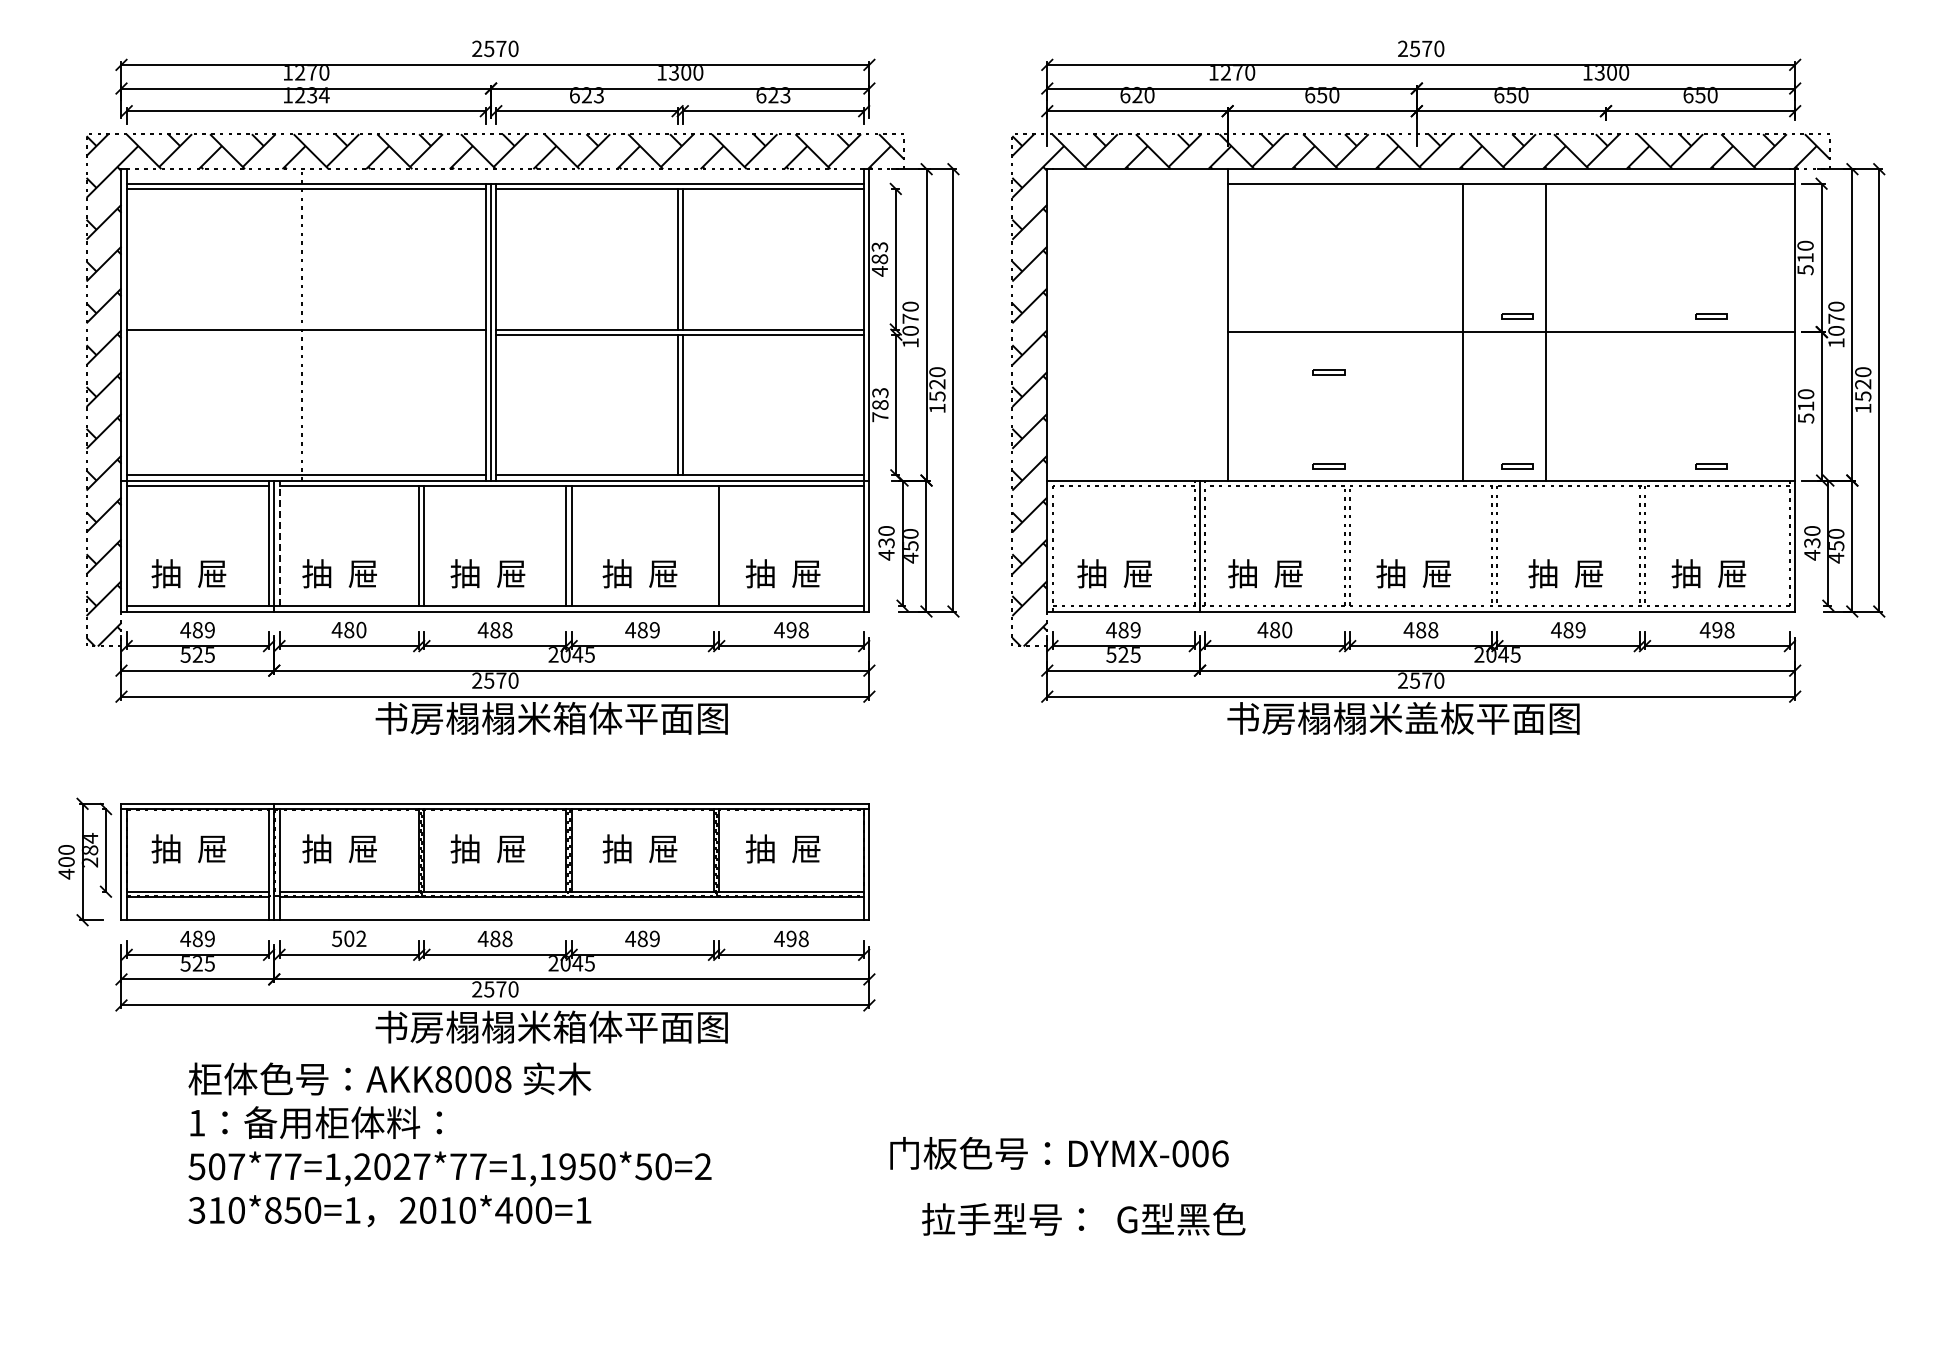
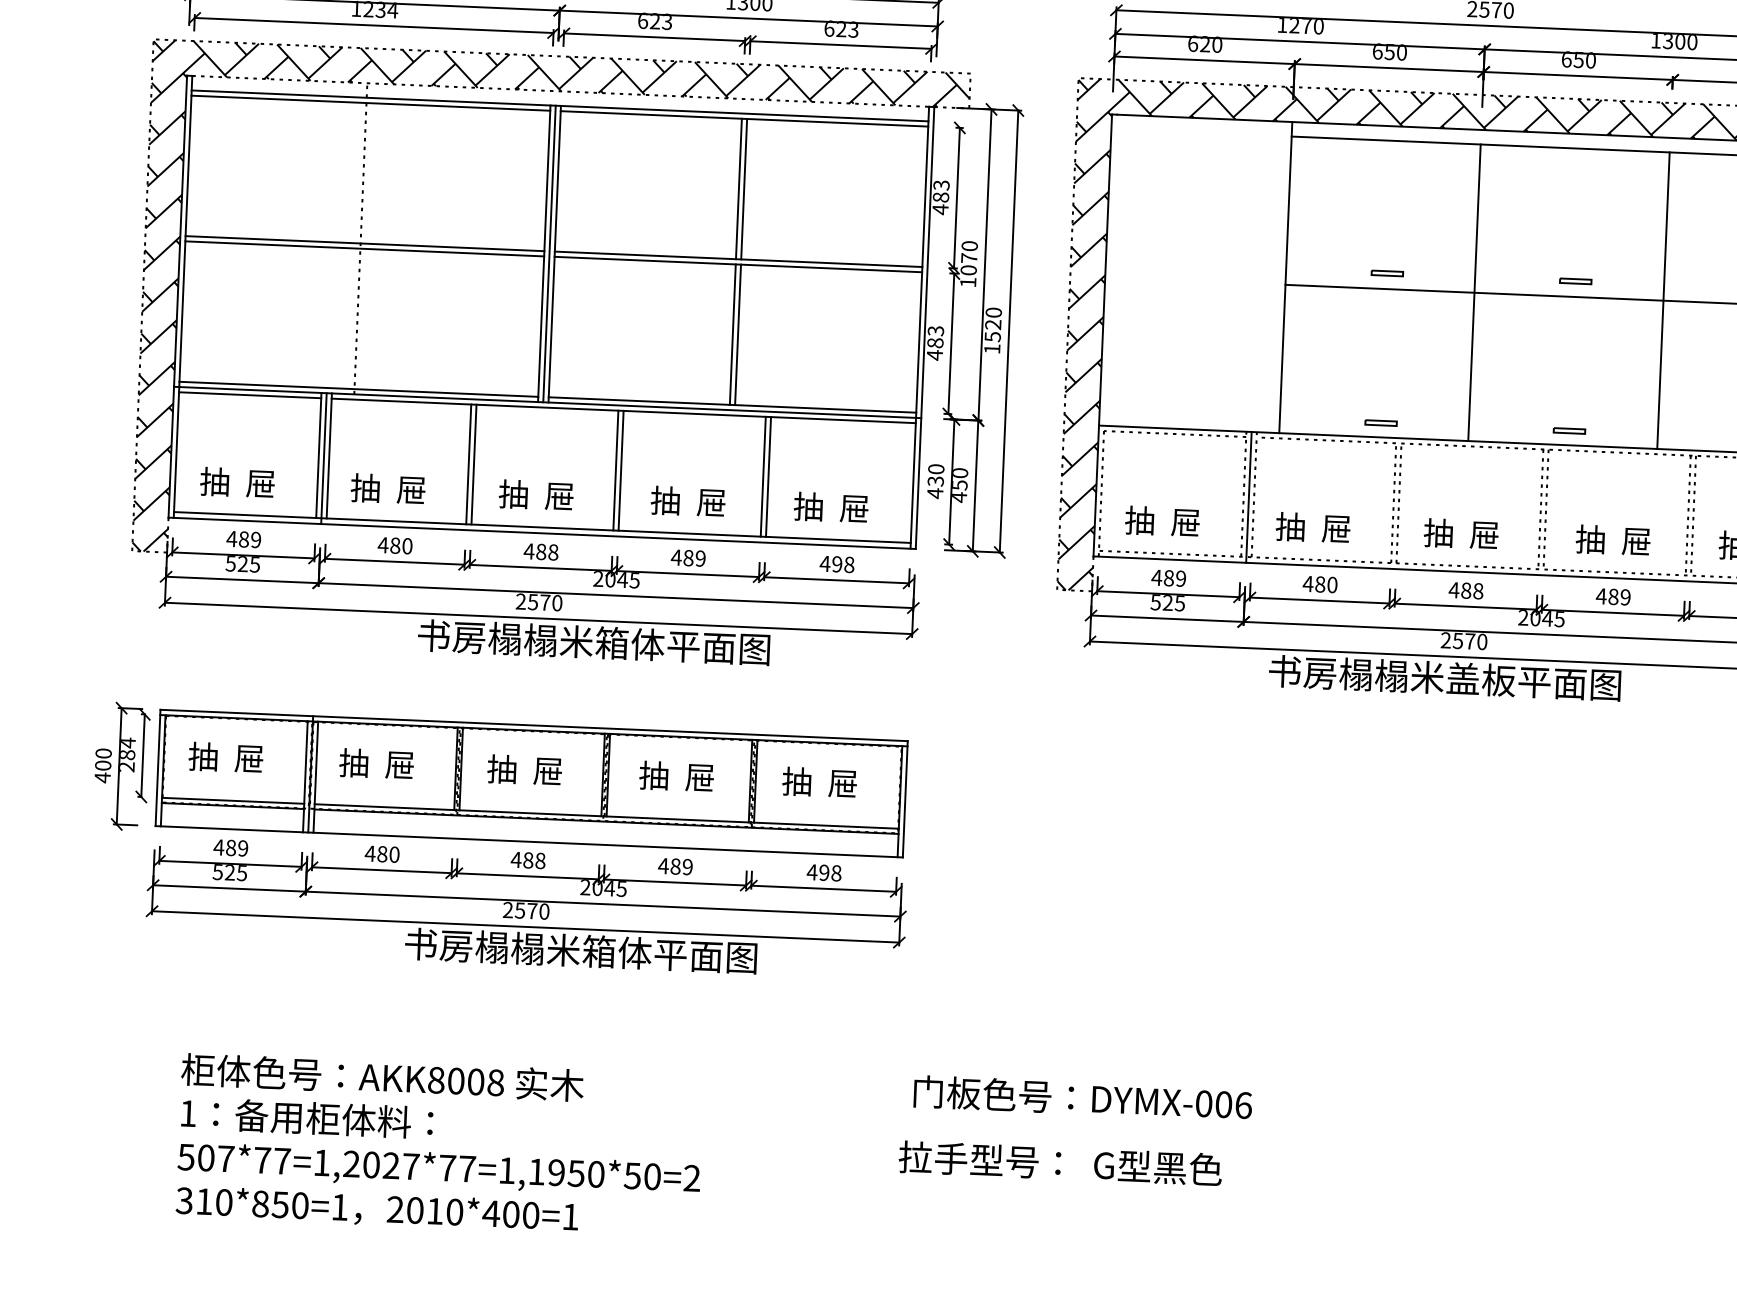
line: (1462, 331) -> (1474, 292), moved
line: (1546, 331) -> (1663, 300), moved
line: (305, 334) -> (364, 248), added
part: (1328, 372) -> (1386, 273), moved
text: (880, 416) -> (935, 354), 783 -> 483
line: (279, 543) -> (329, 456), dashed -> solid
line: (713, 545) -> (762, 476), added
text: (348, 938) -> (381, 853), 502 -> 480
text: (449, 1144) -> (439, 1145), moved
text: (1083, 1219) -> (1060, 1163), moved

